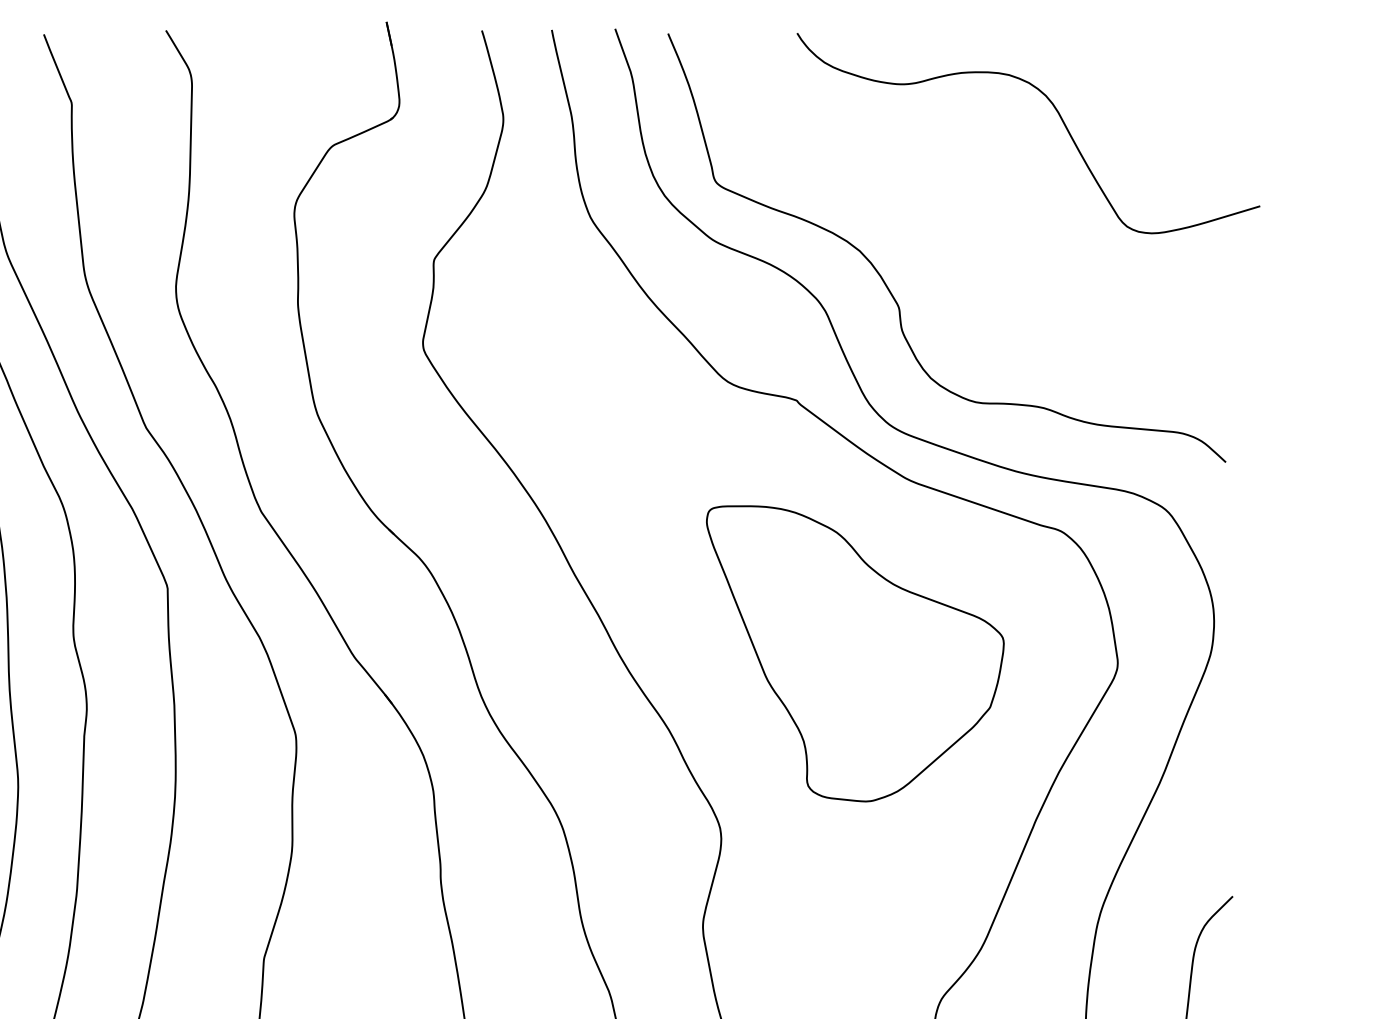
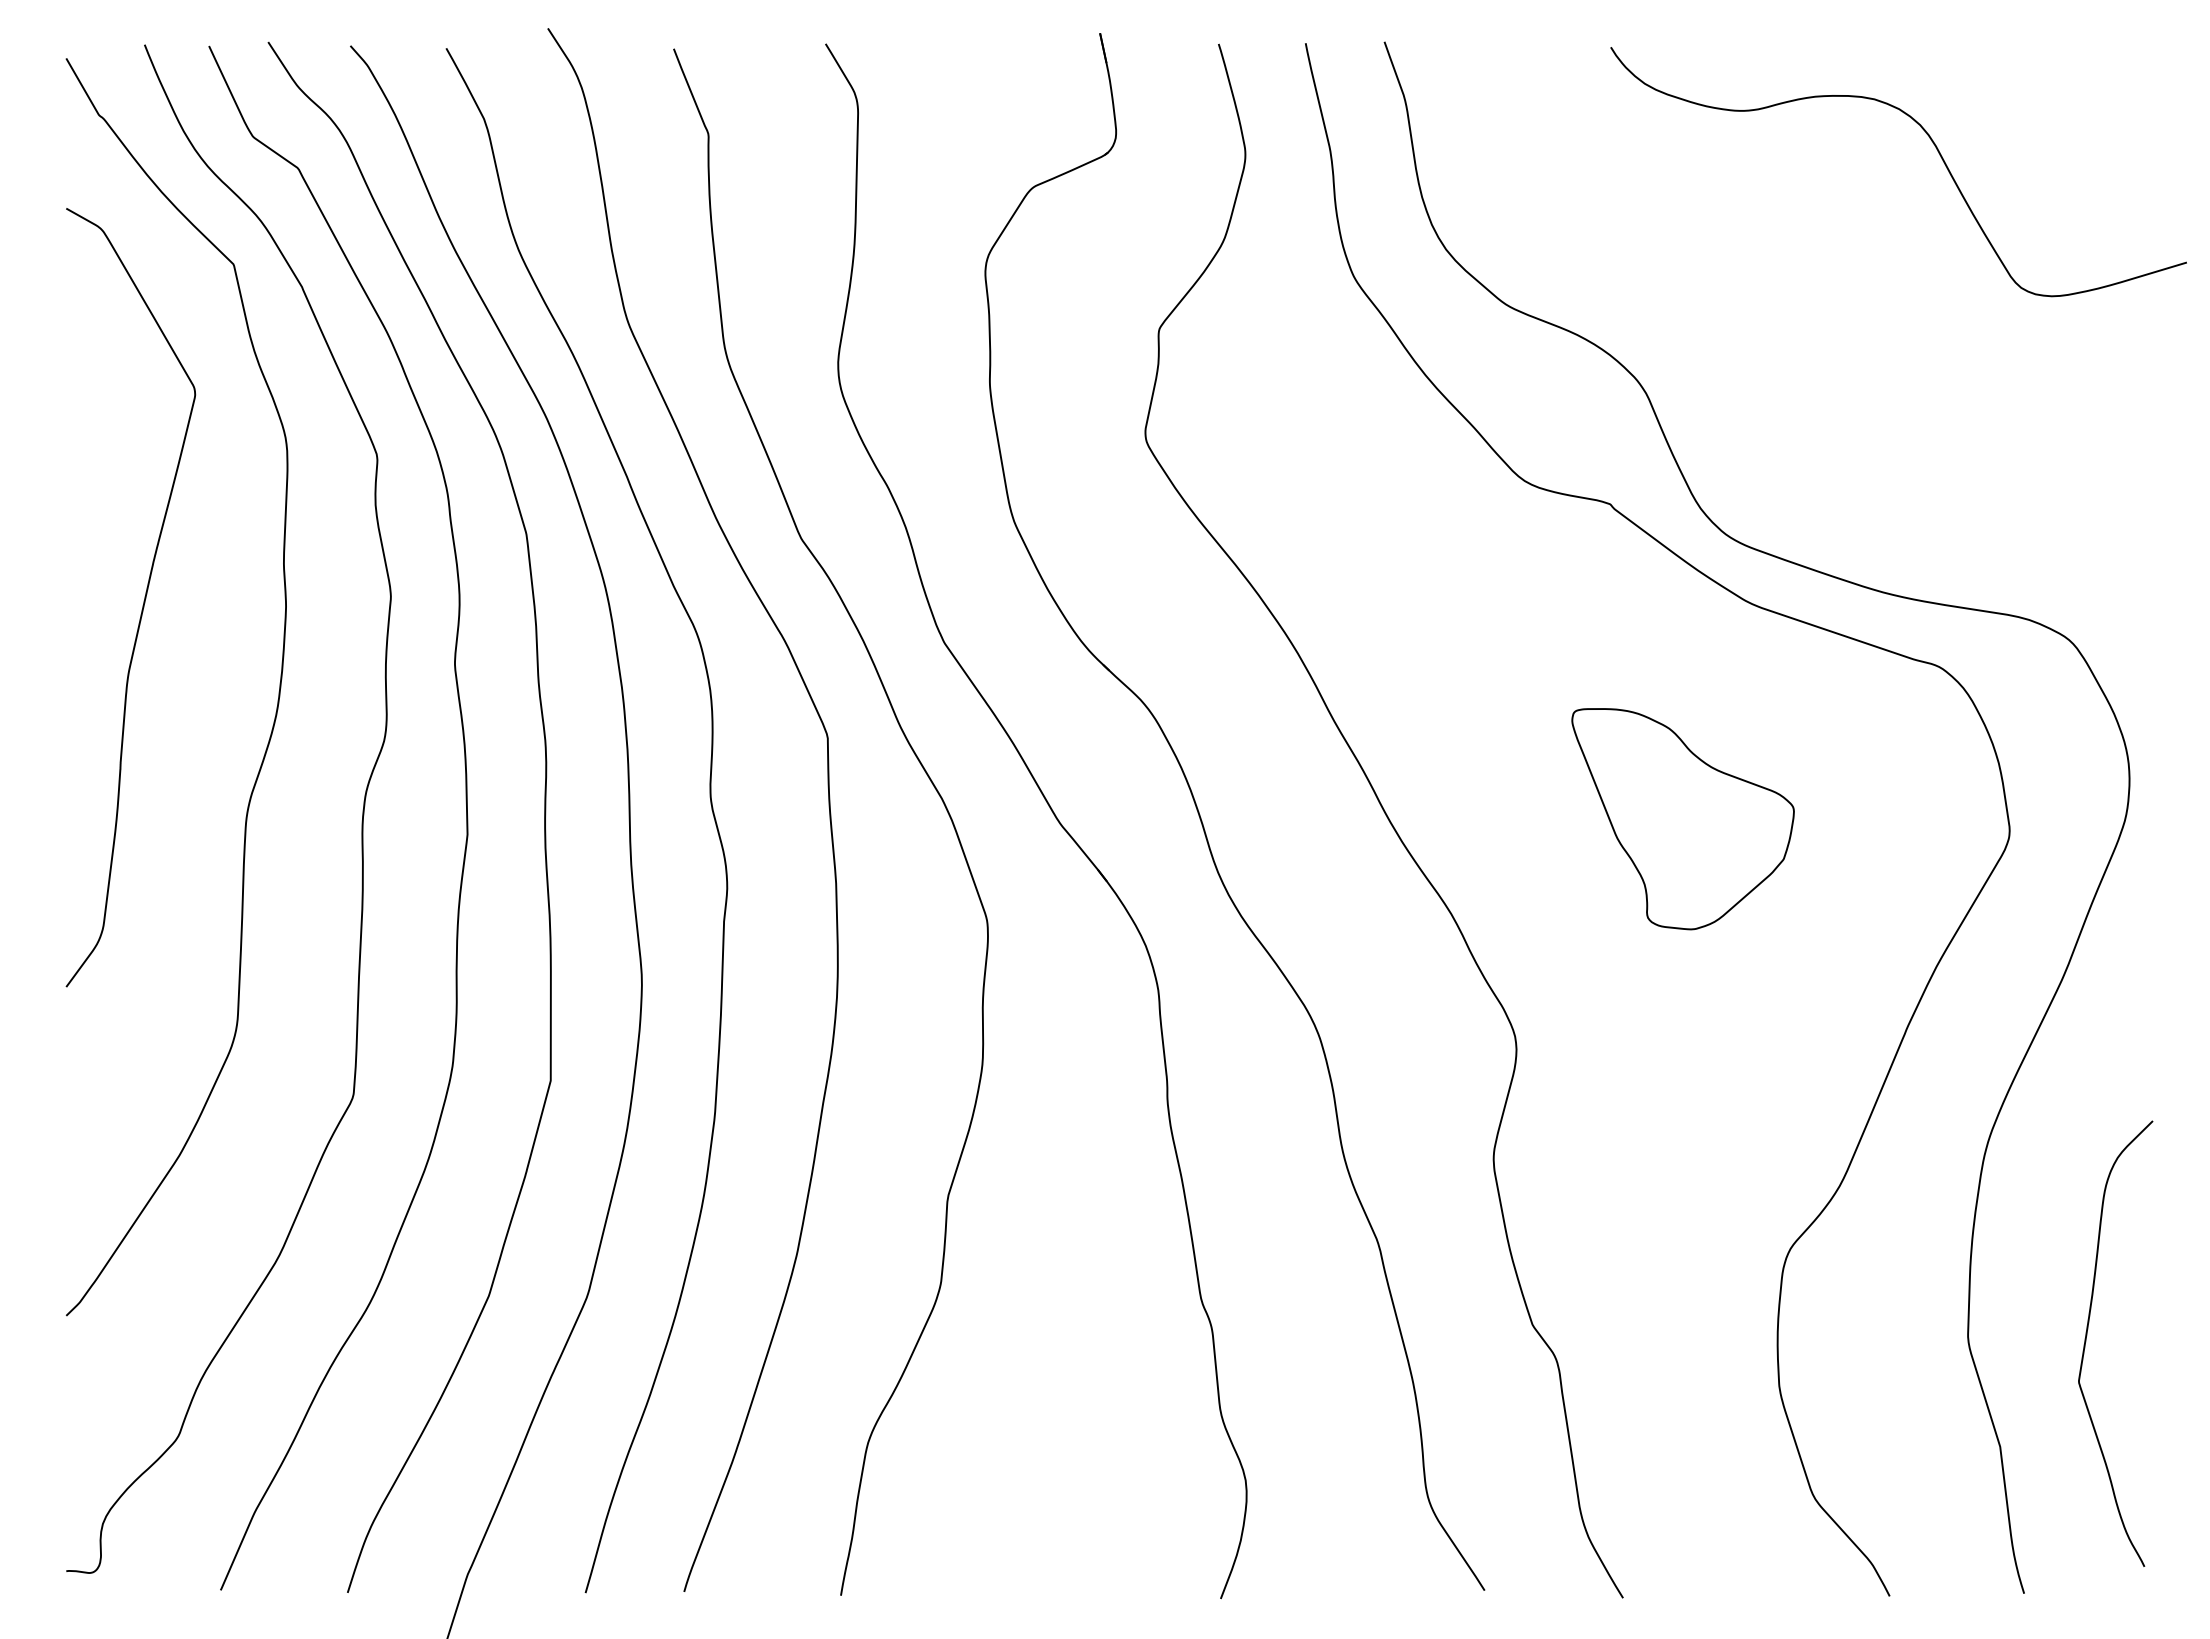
curve: (886, 283) -> (1721, 358), removed
part: (854, 653) -> (1682, 818), size x0.6

